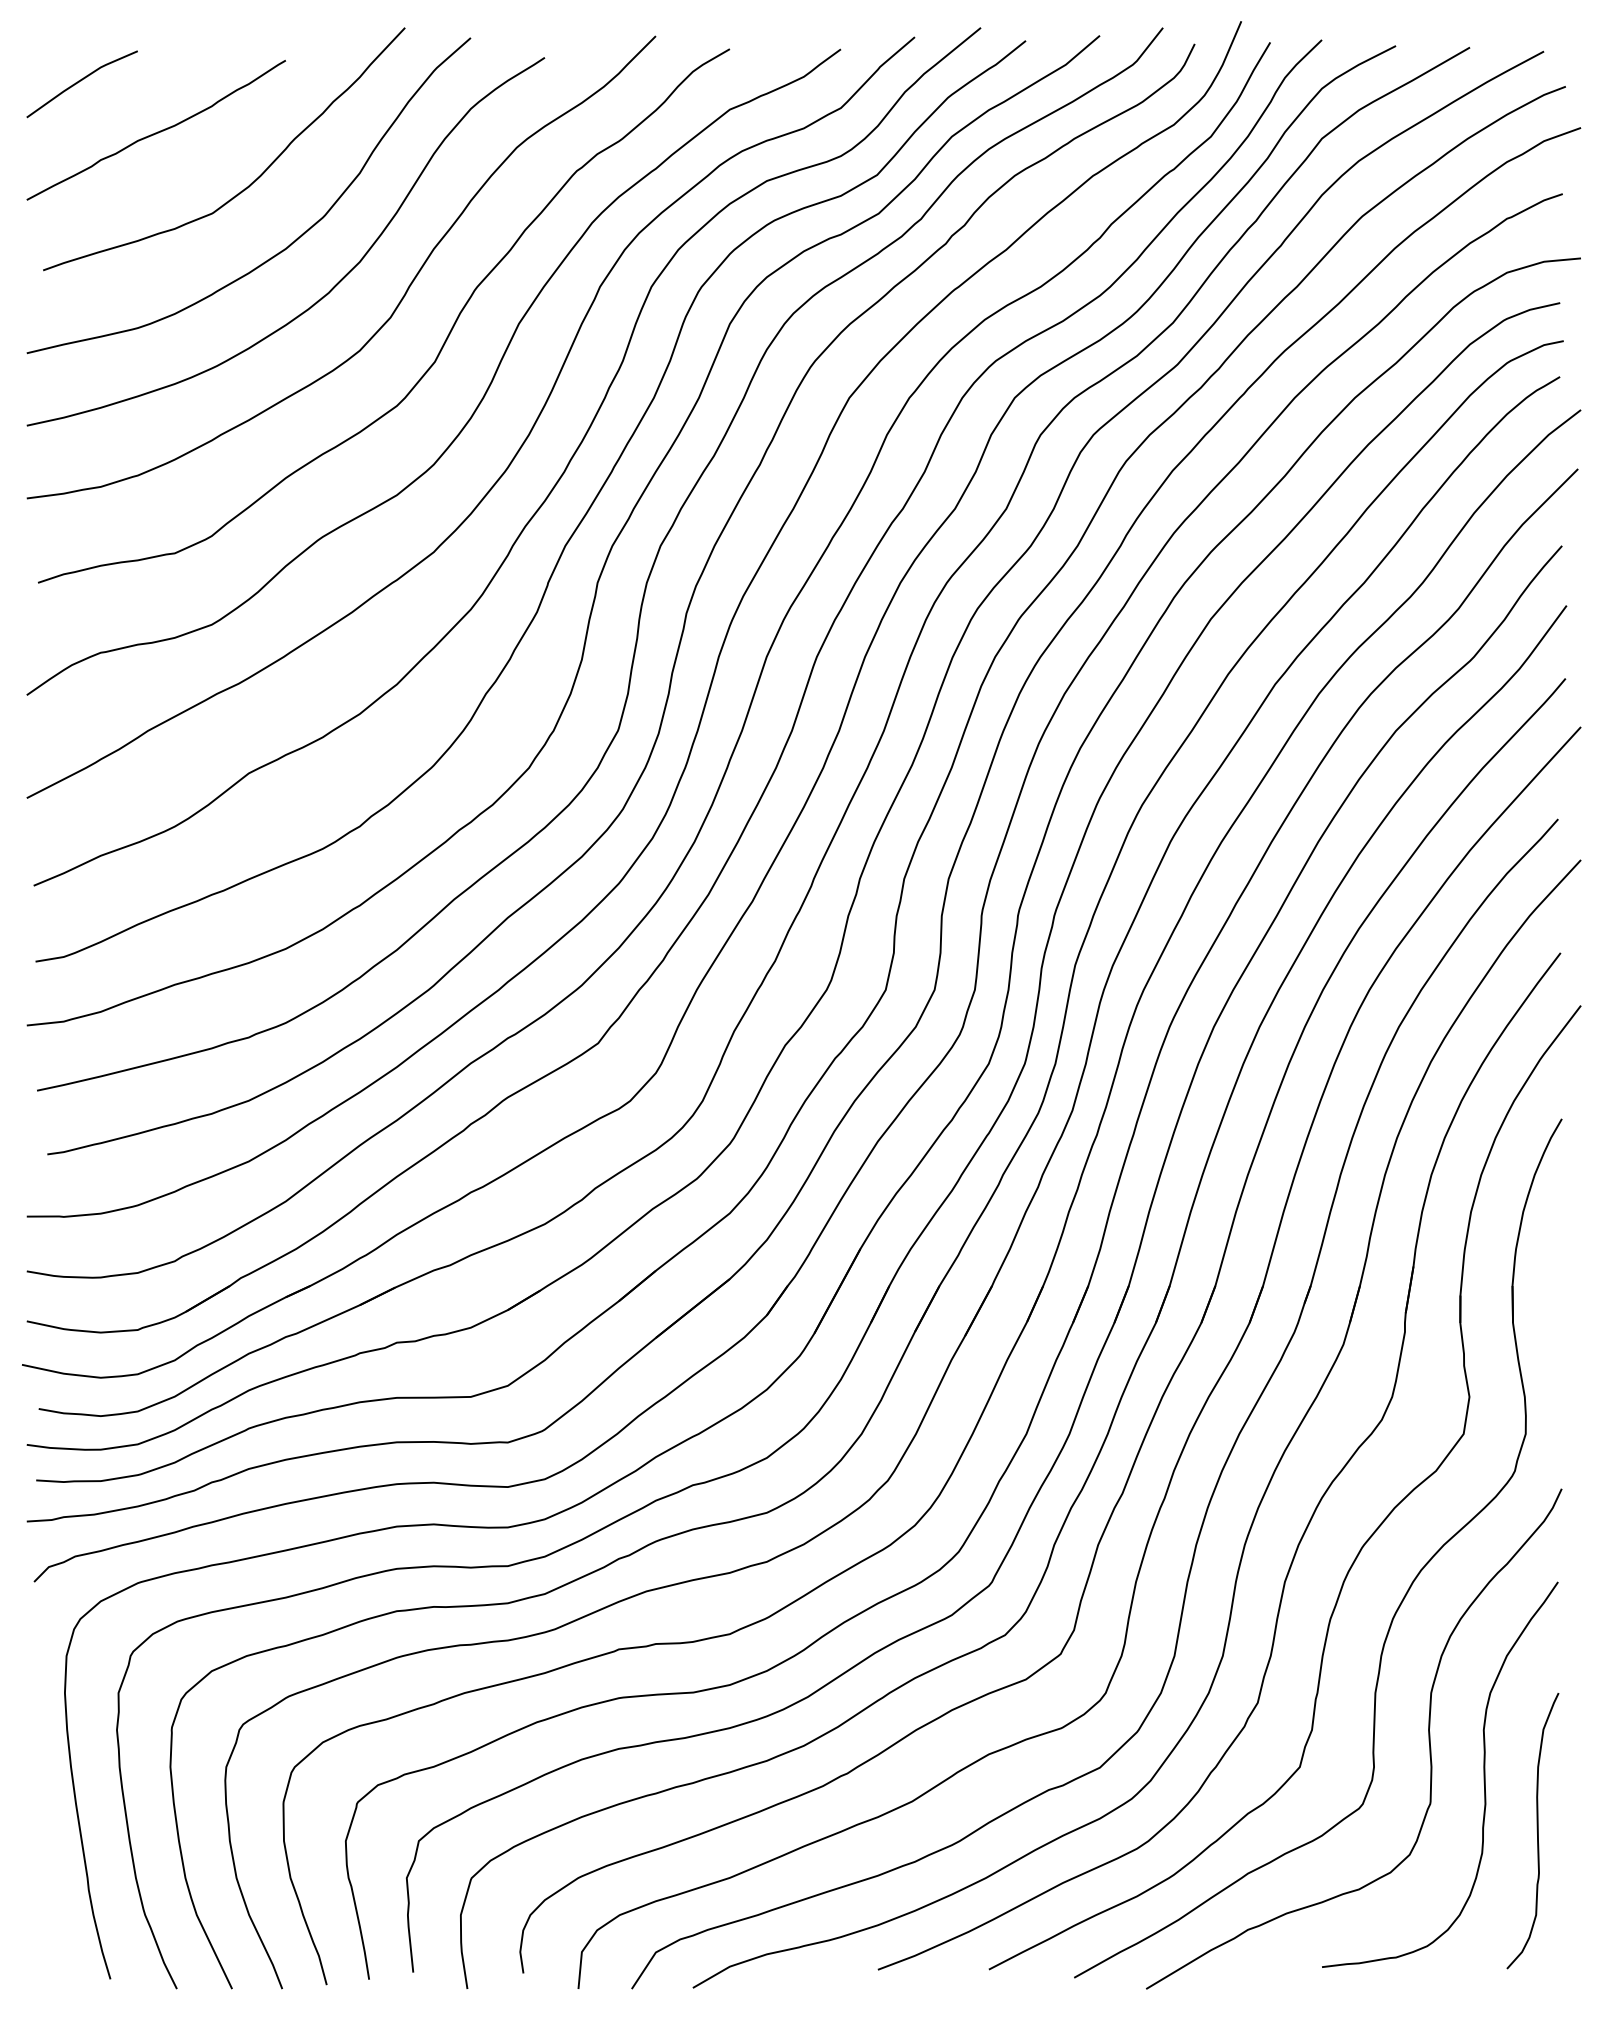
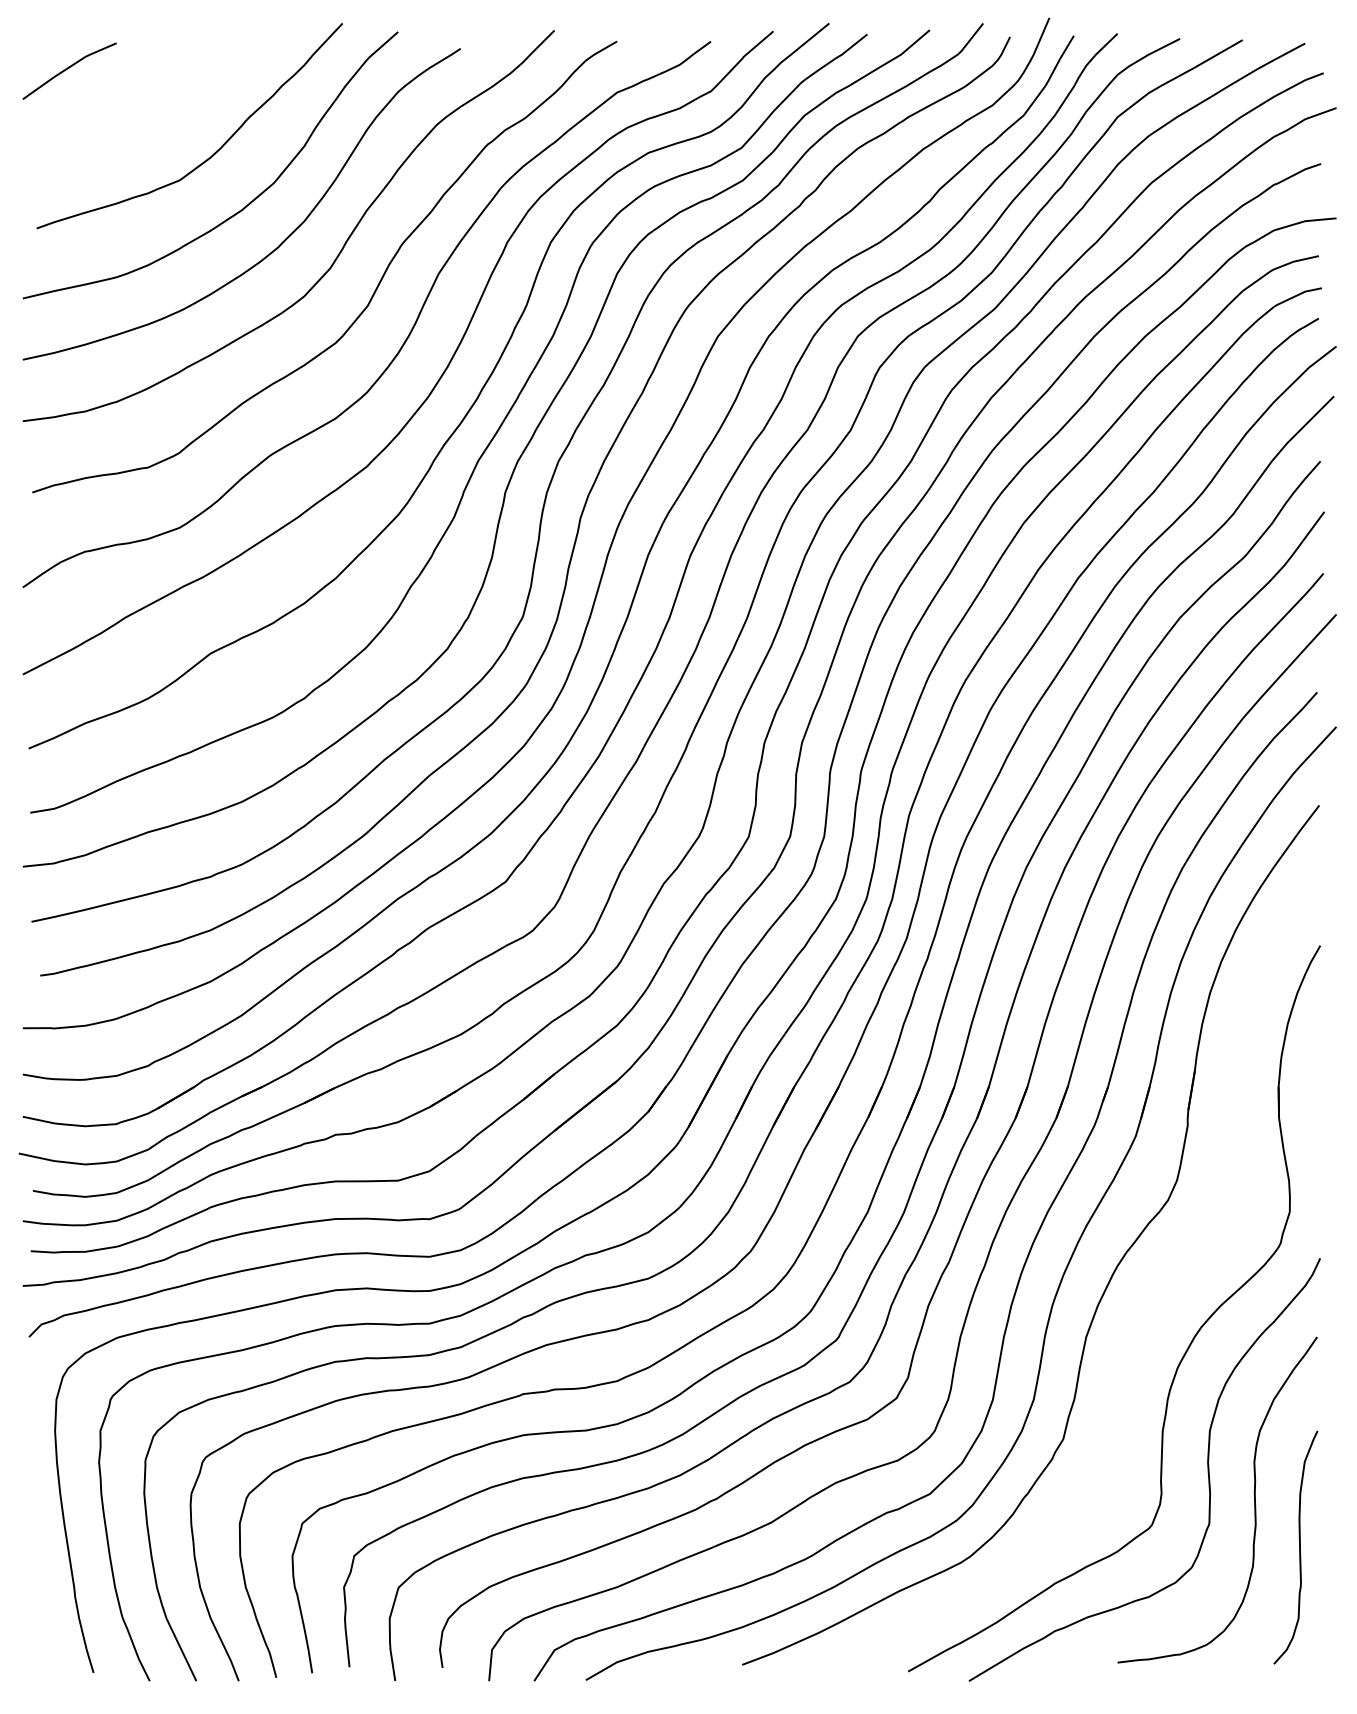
curve: (155, 131) -> (131, 111), removed
part: (1360, 1546) -> (1150, 1307), removed

